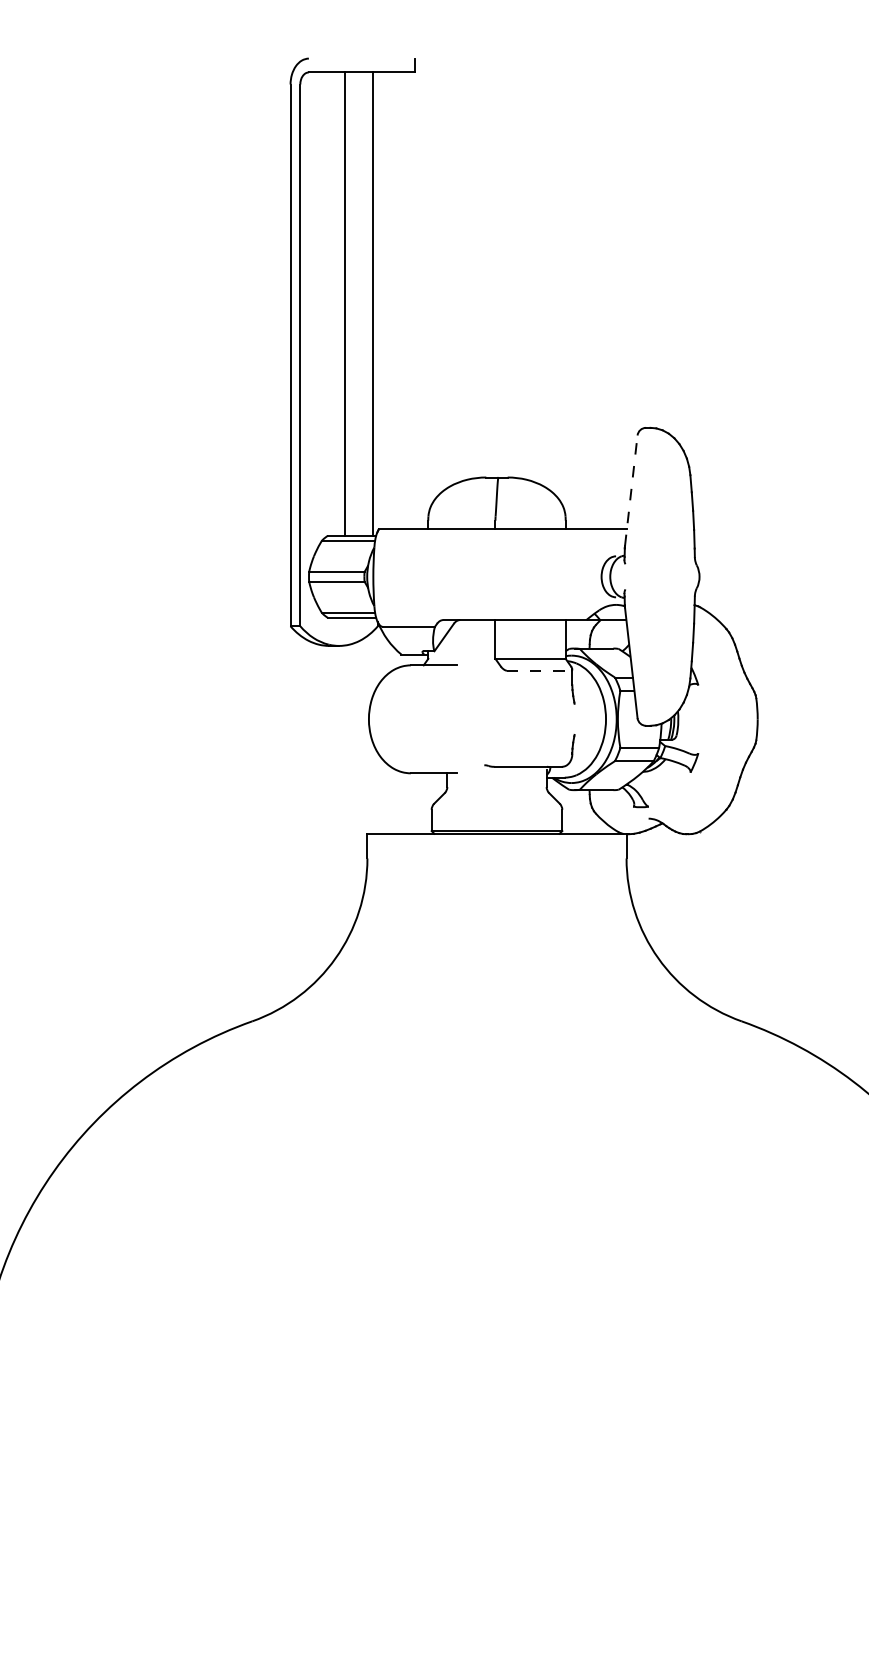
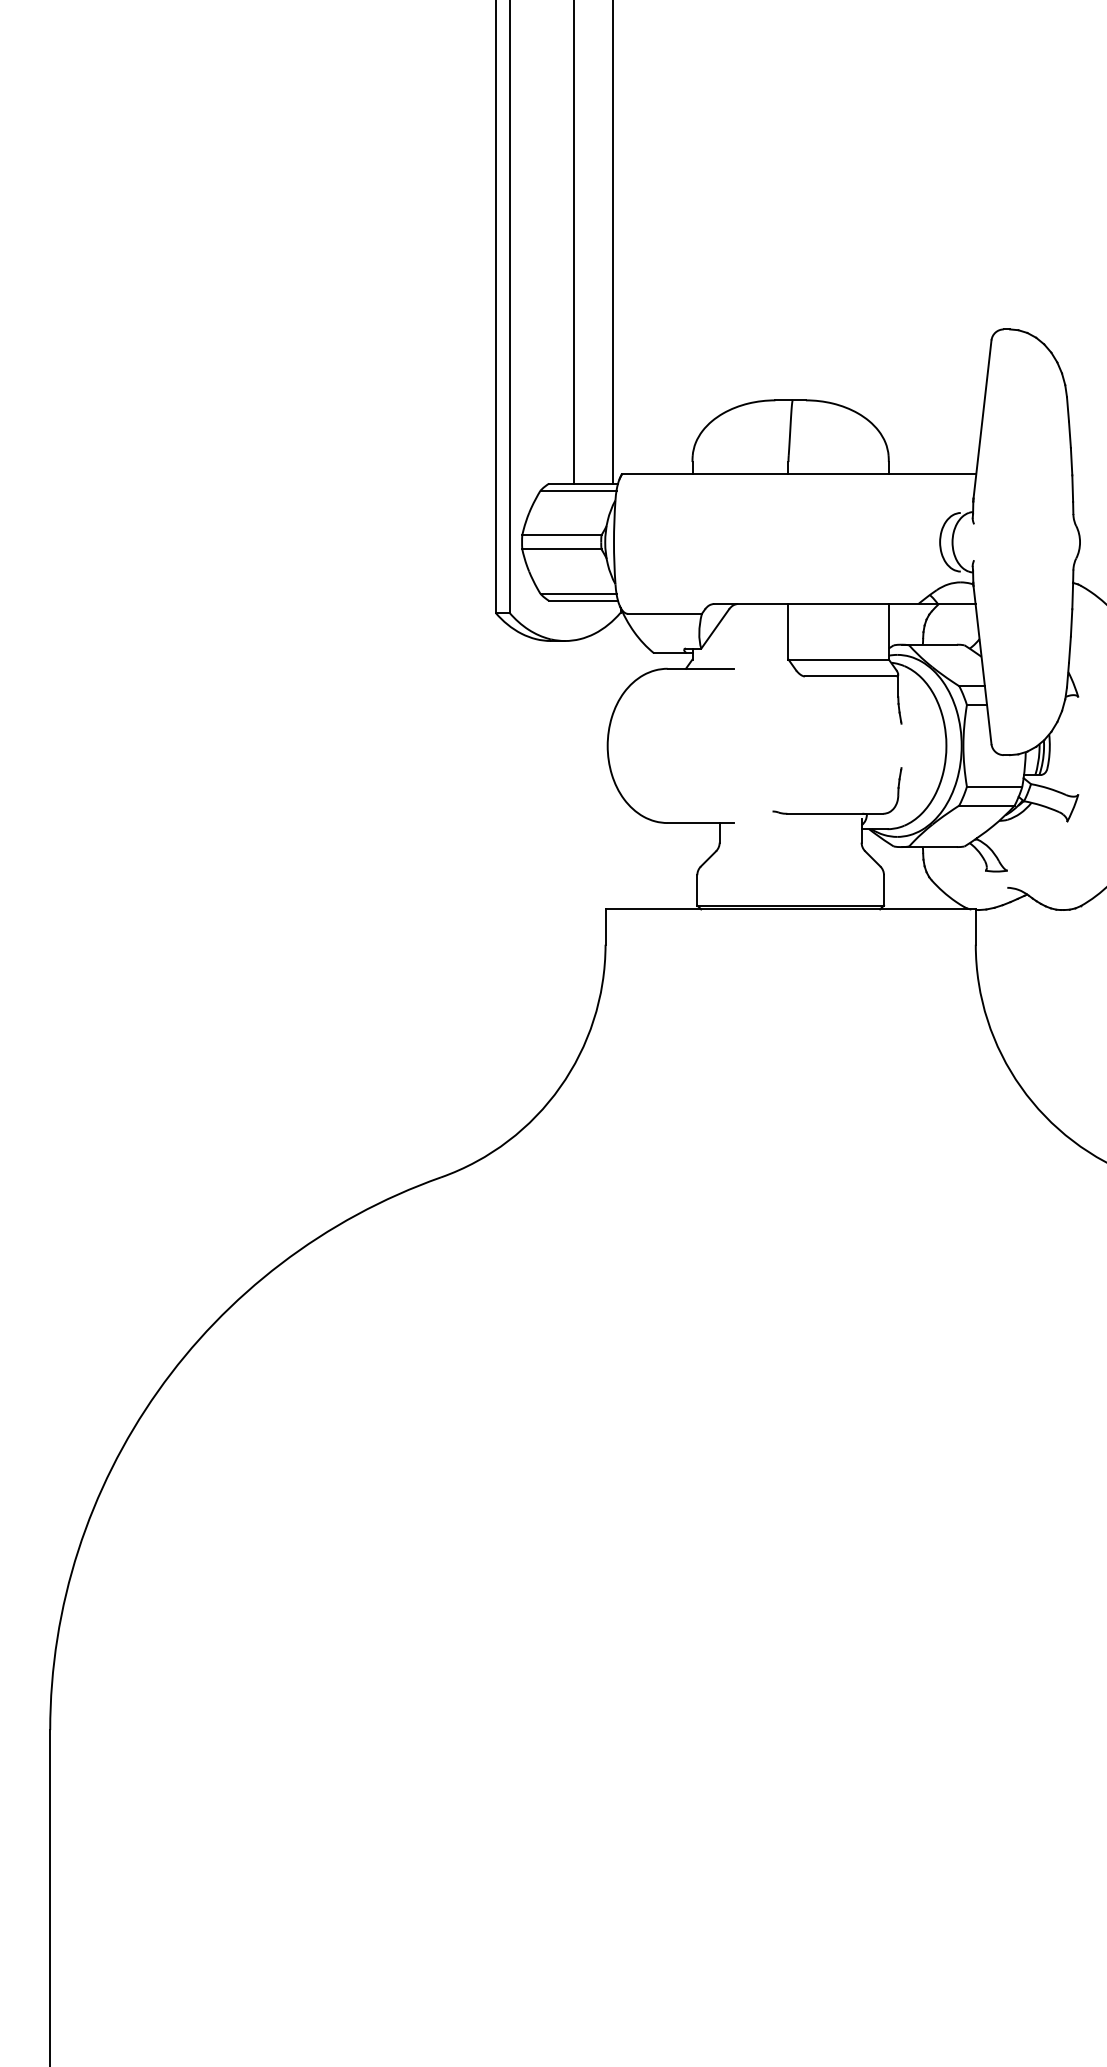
line: (631, 490) -> (982, 418), dashed -> solid
line: (539, 670) -> (851, 676), dashed -> solid

